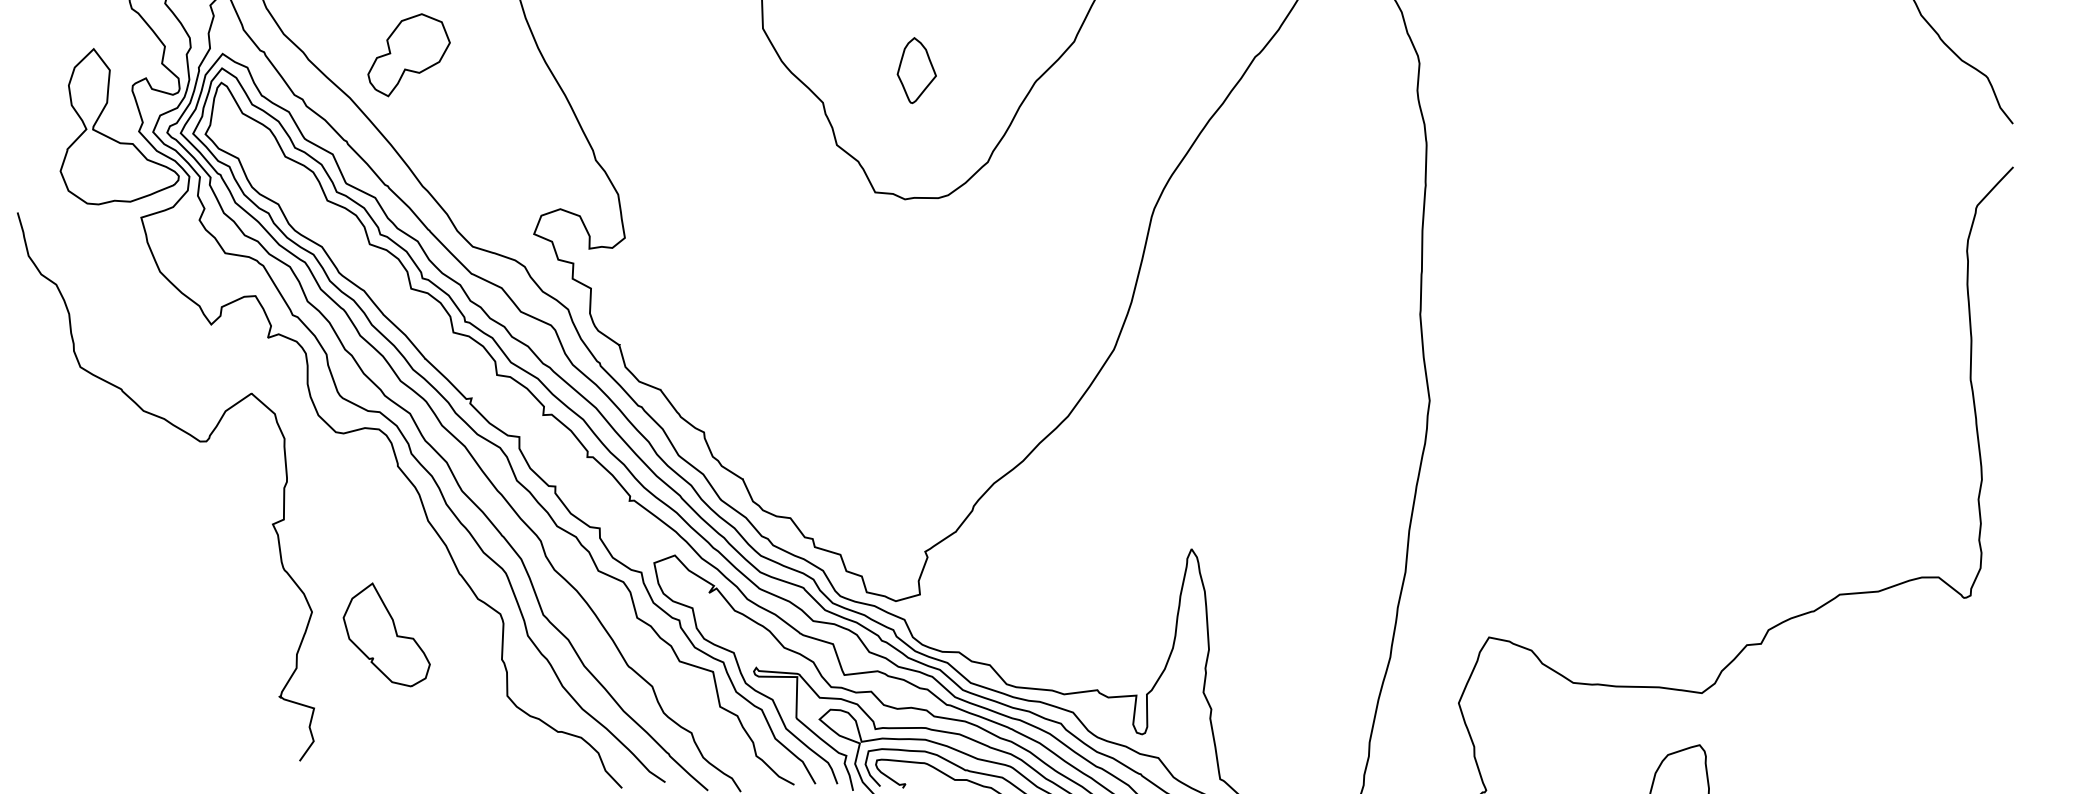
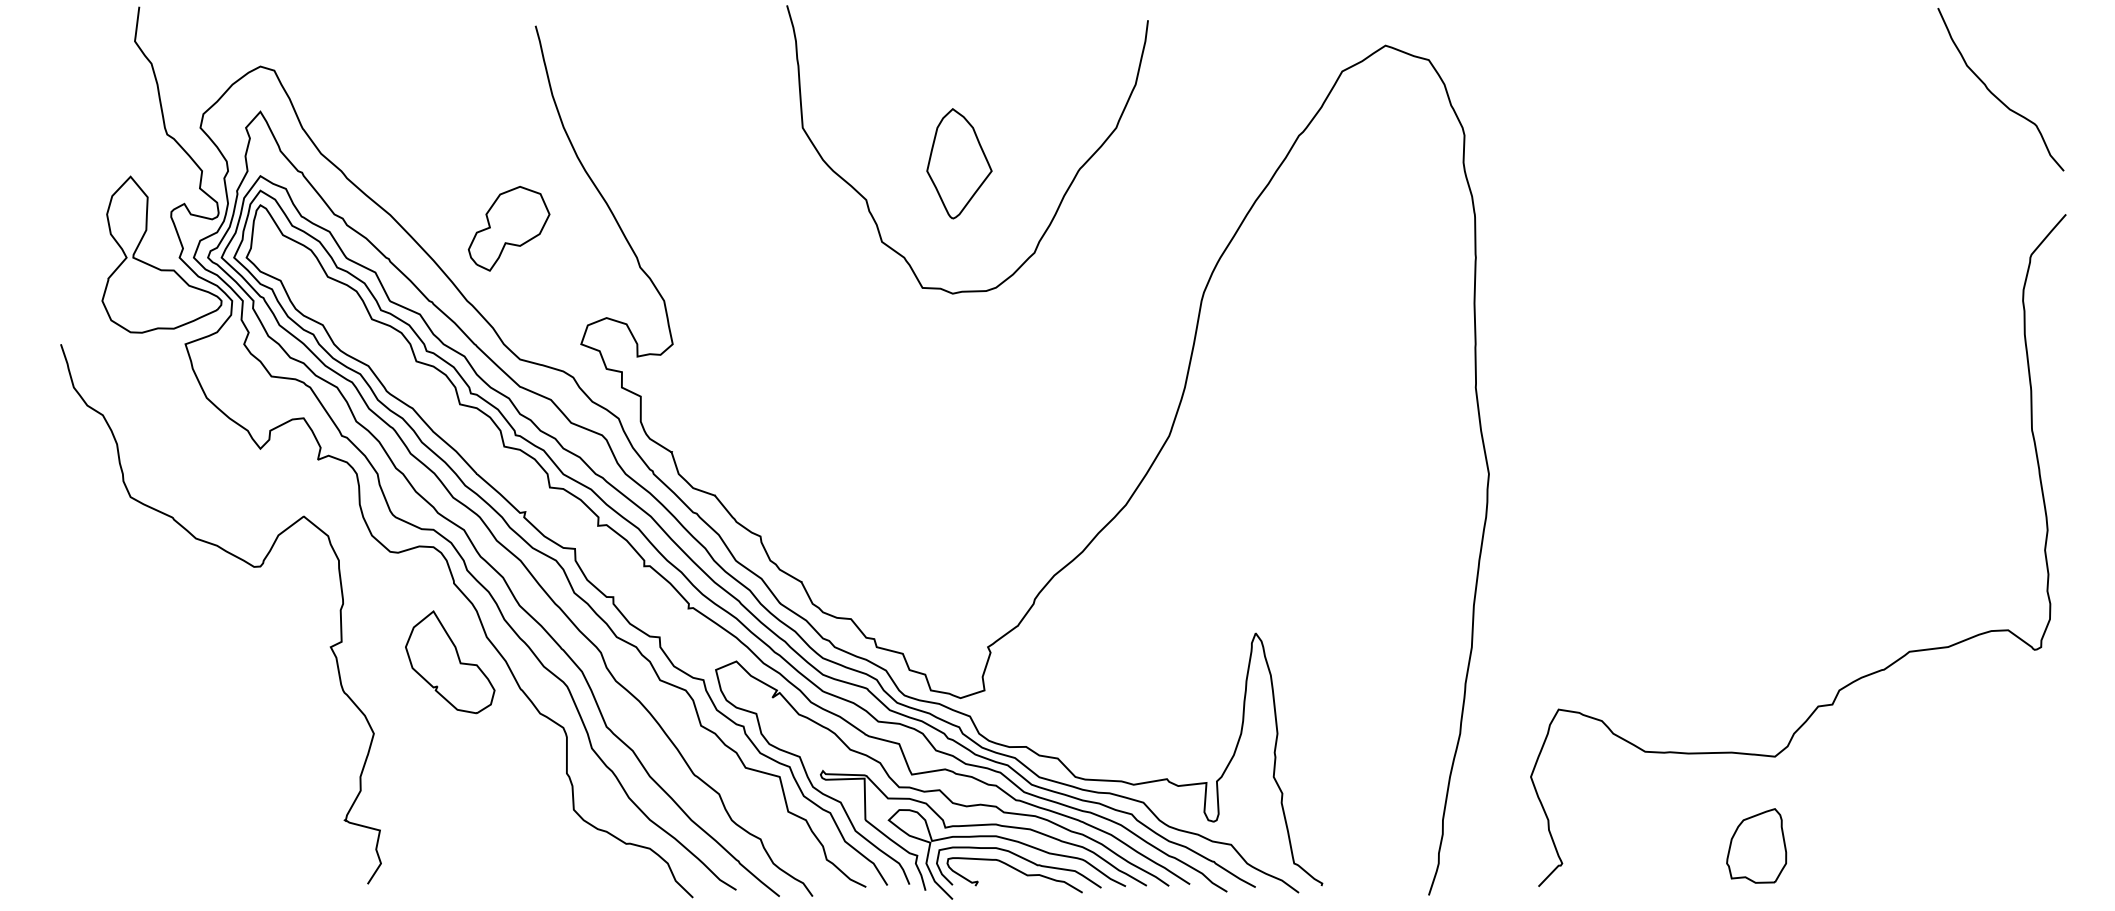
part: (408, 55) -> (508, 228), moved
part: (917, 70) -> (959, 163), size x1.67
part: (387, 634) -> (450, 662), moved

